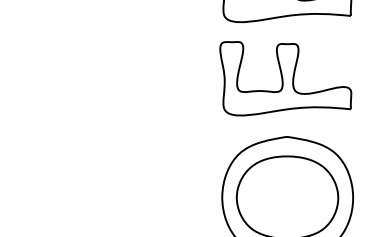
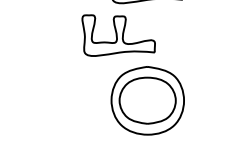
part: (285, 78) -> (118, 35), moved

